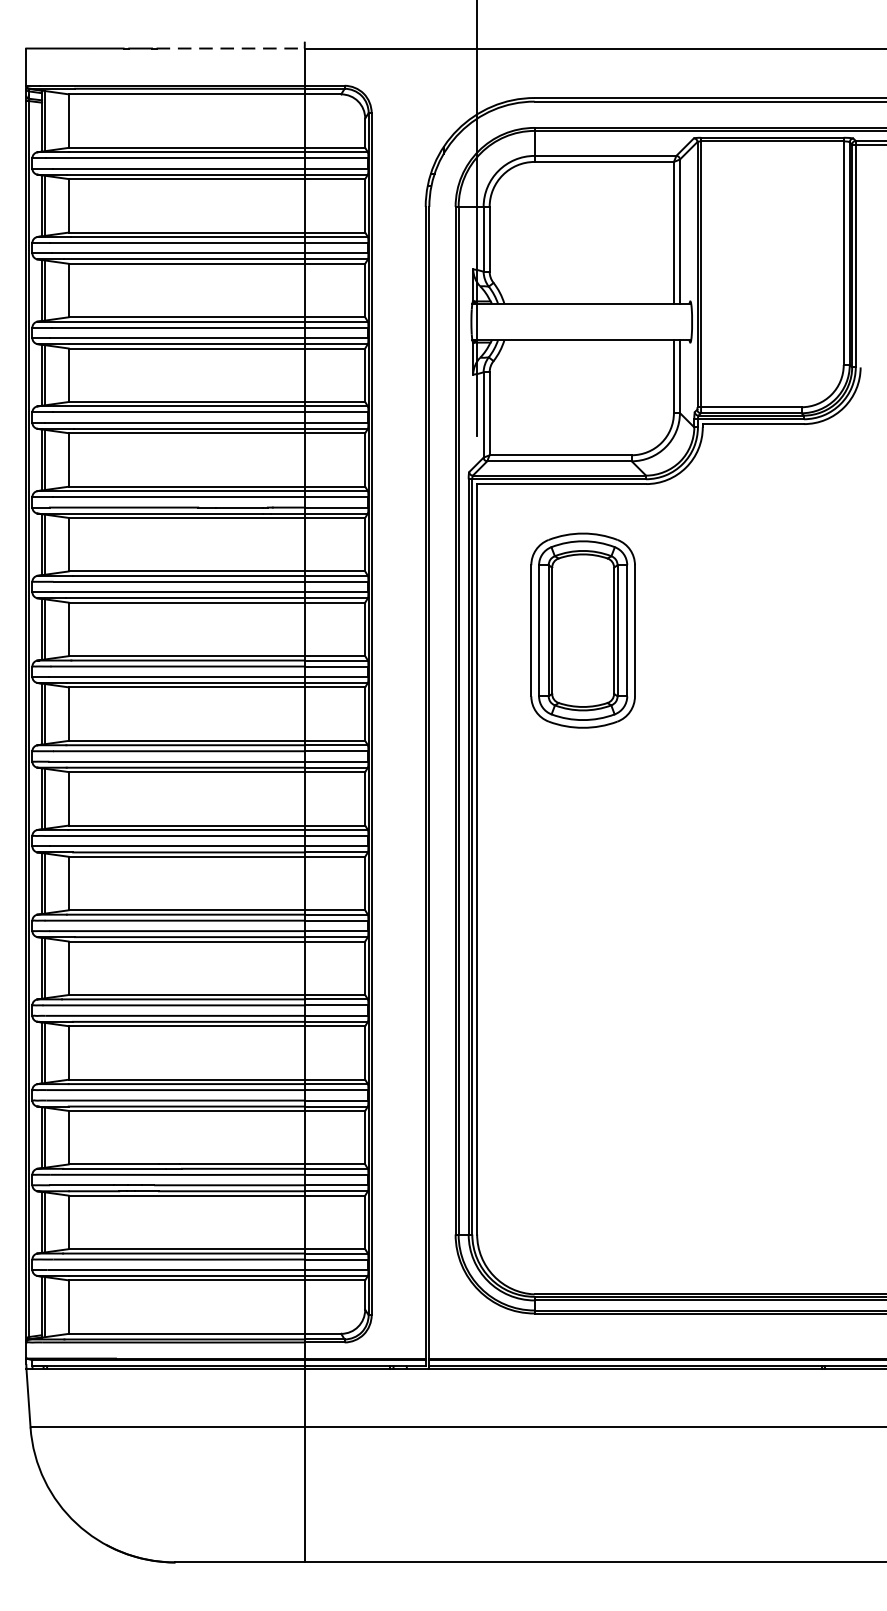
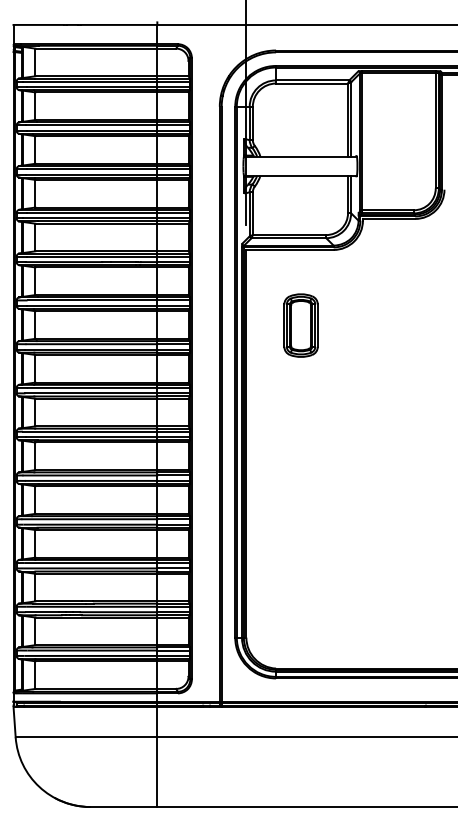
line: (231, 47) -> (119, 24), dashed -> solid
part: (581, 630) -> (300, 325), size x0.62

